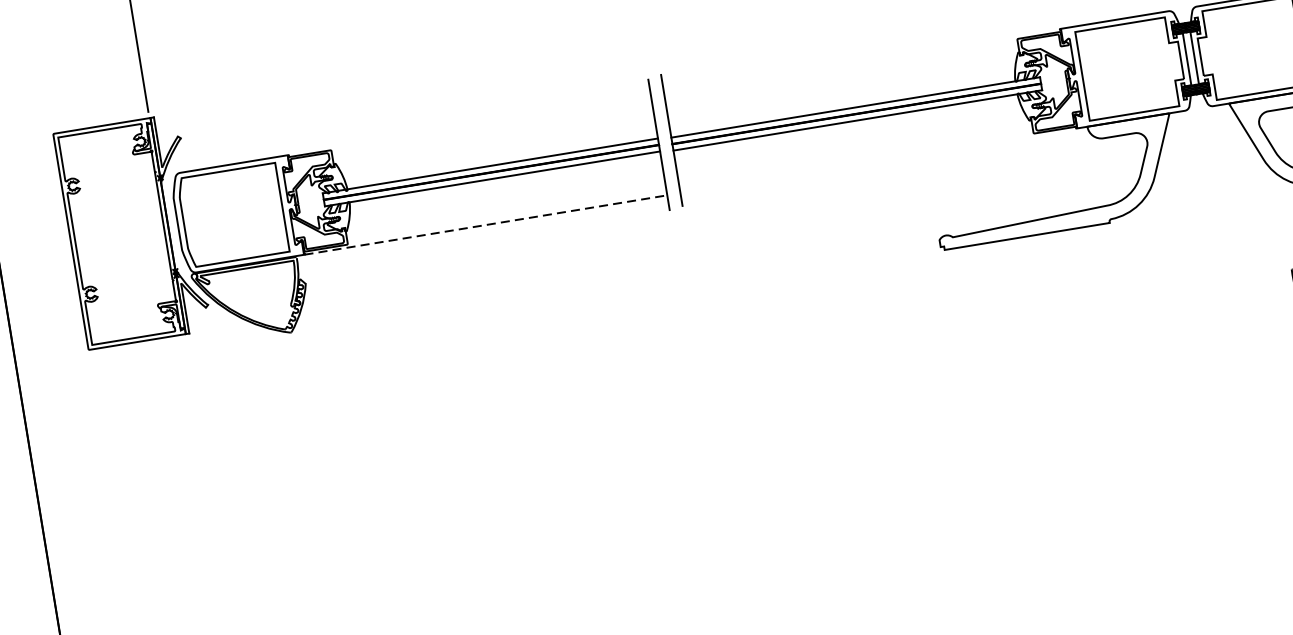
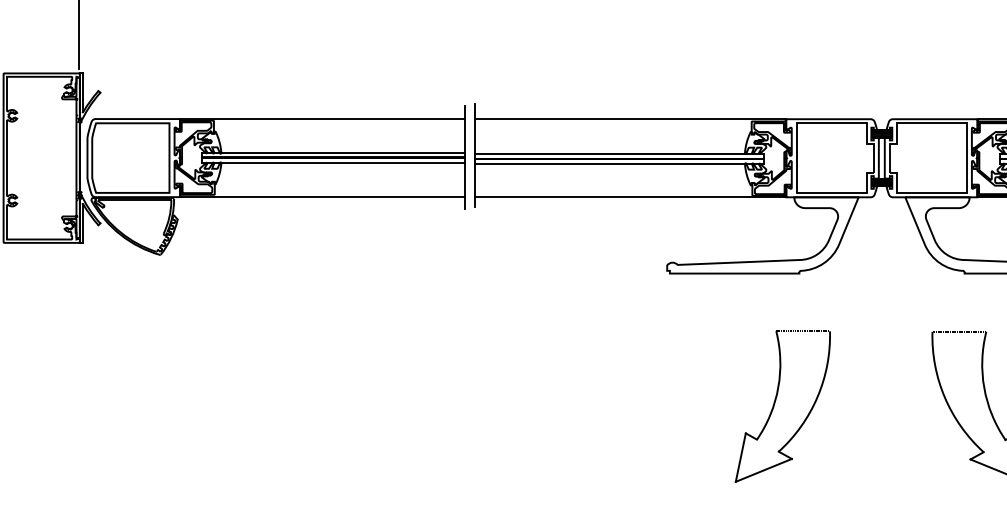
line: (862, 61) -> (630, 119), added
line: (469, 126) -> (322, 119), added
line: (878, 161) -> (630, 197), added
line: (487, 225) -> (323, 197), dashed -> solid
part: (1106, 393) -> (775, 403), added

